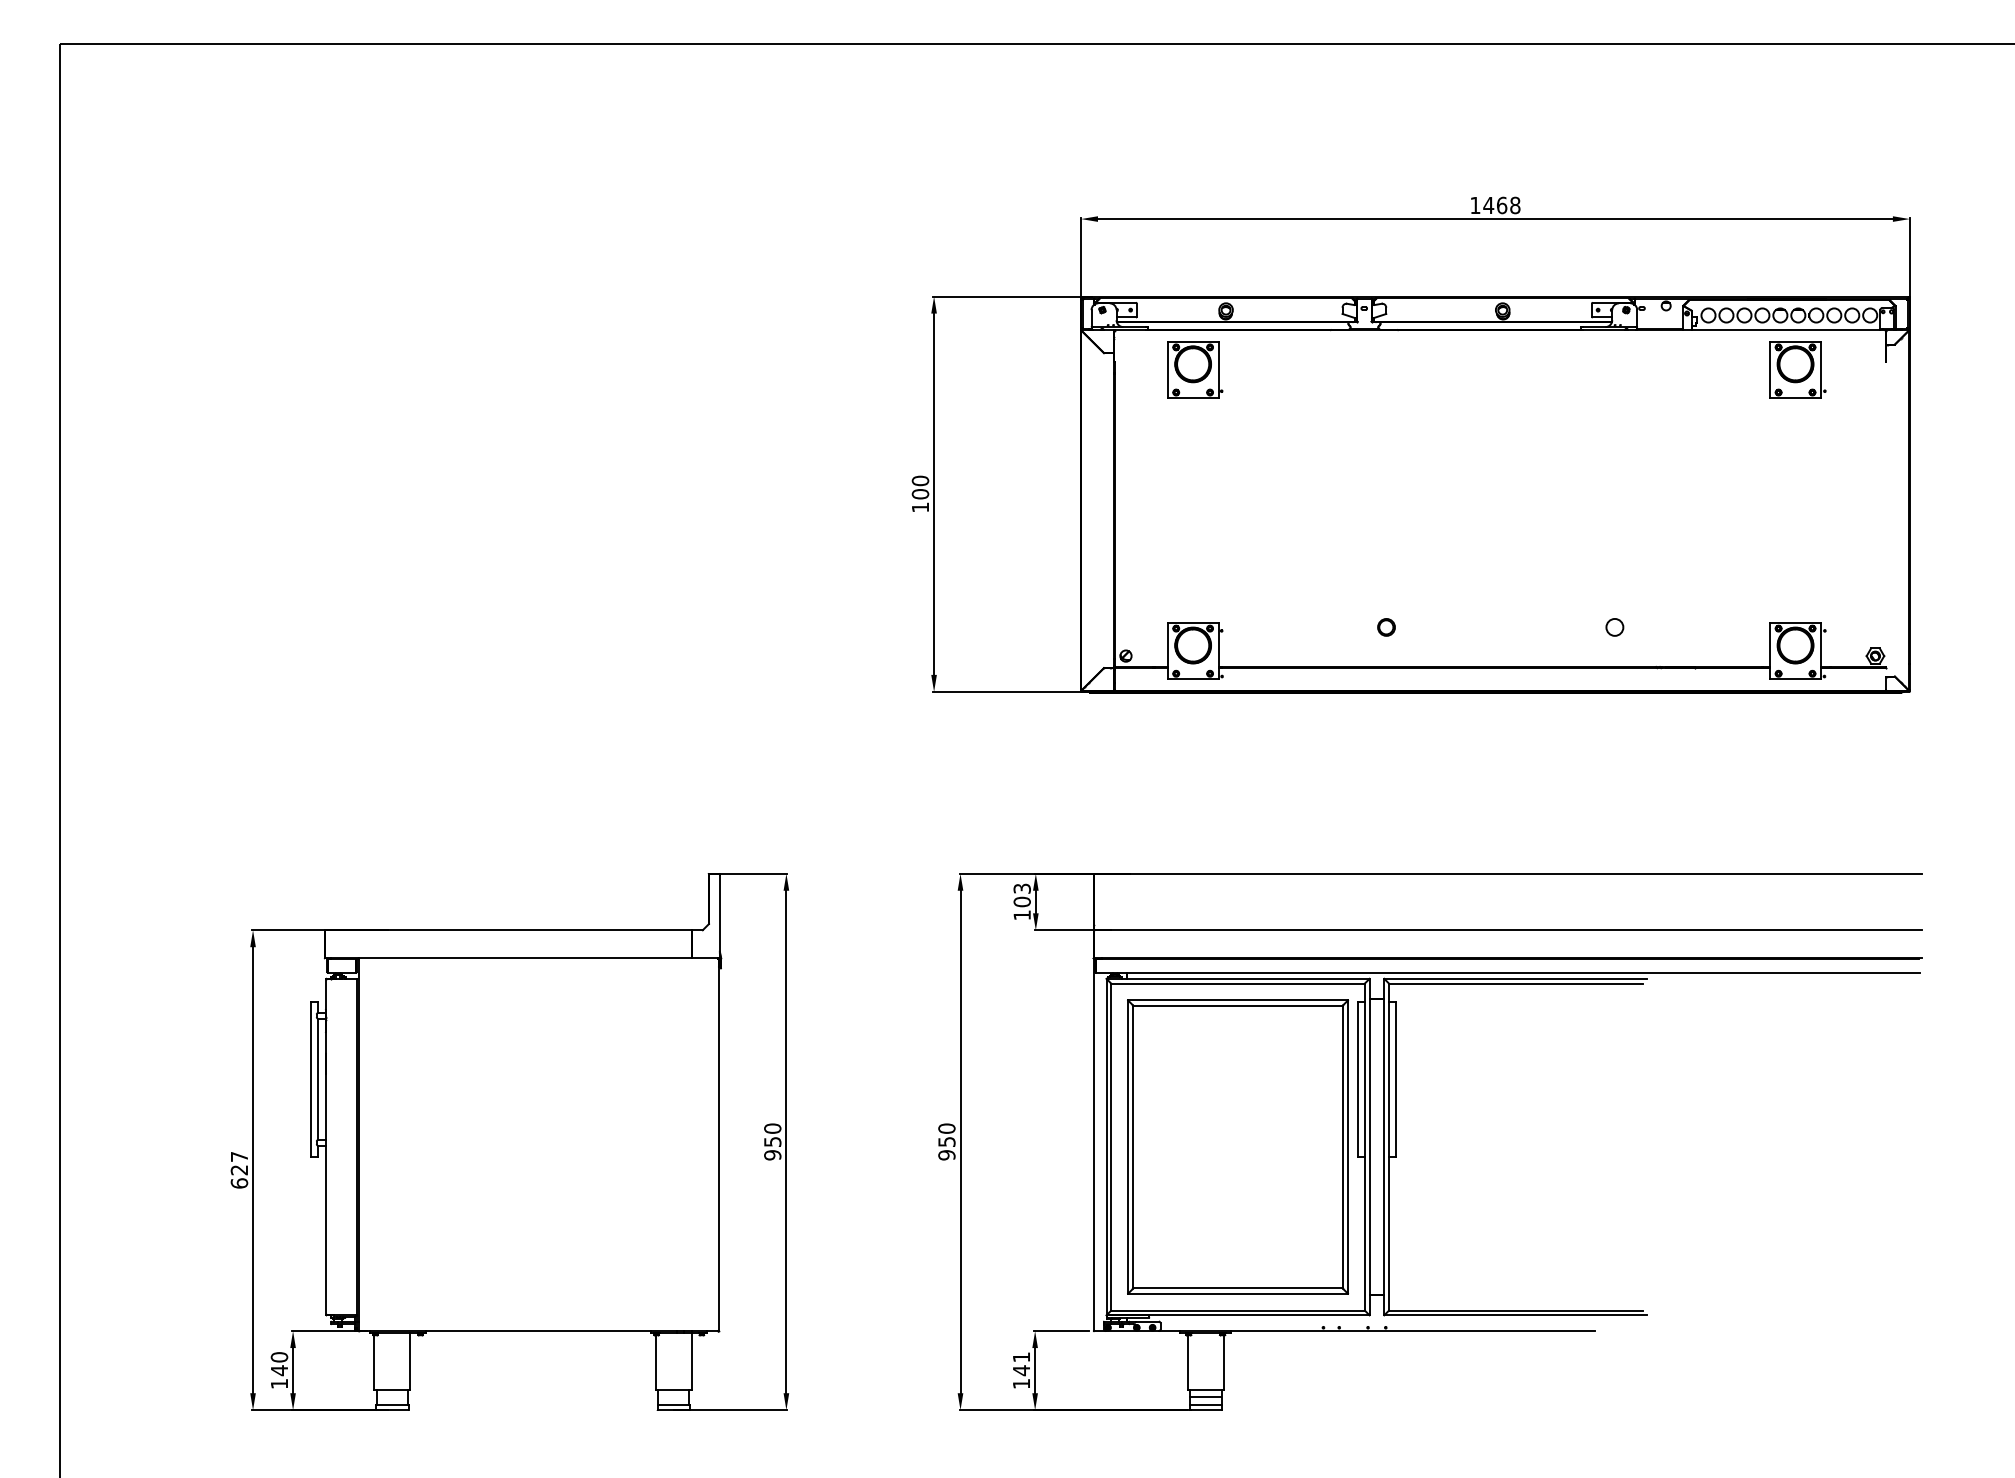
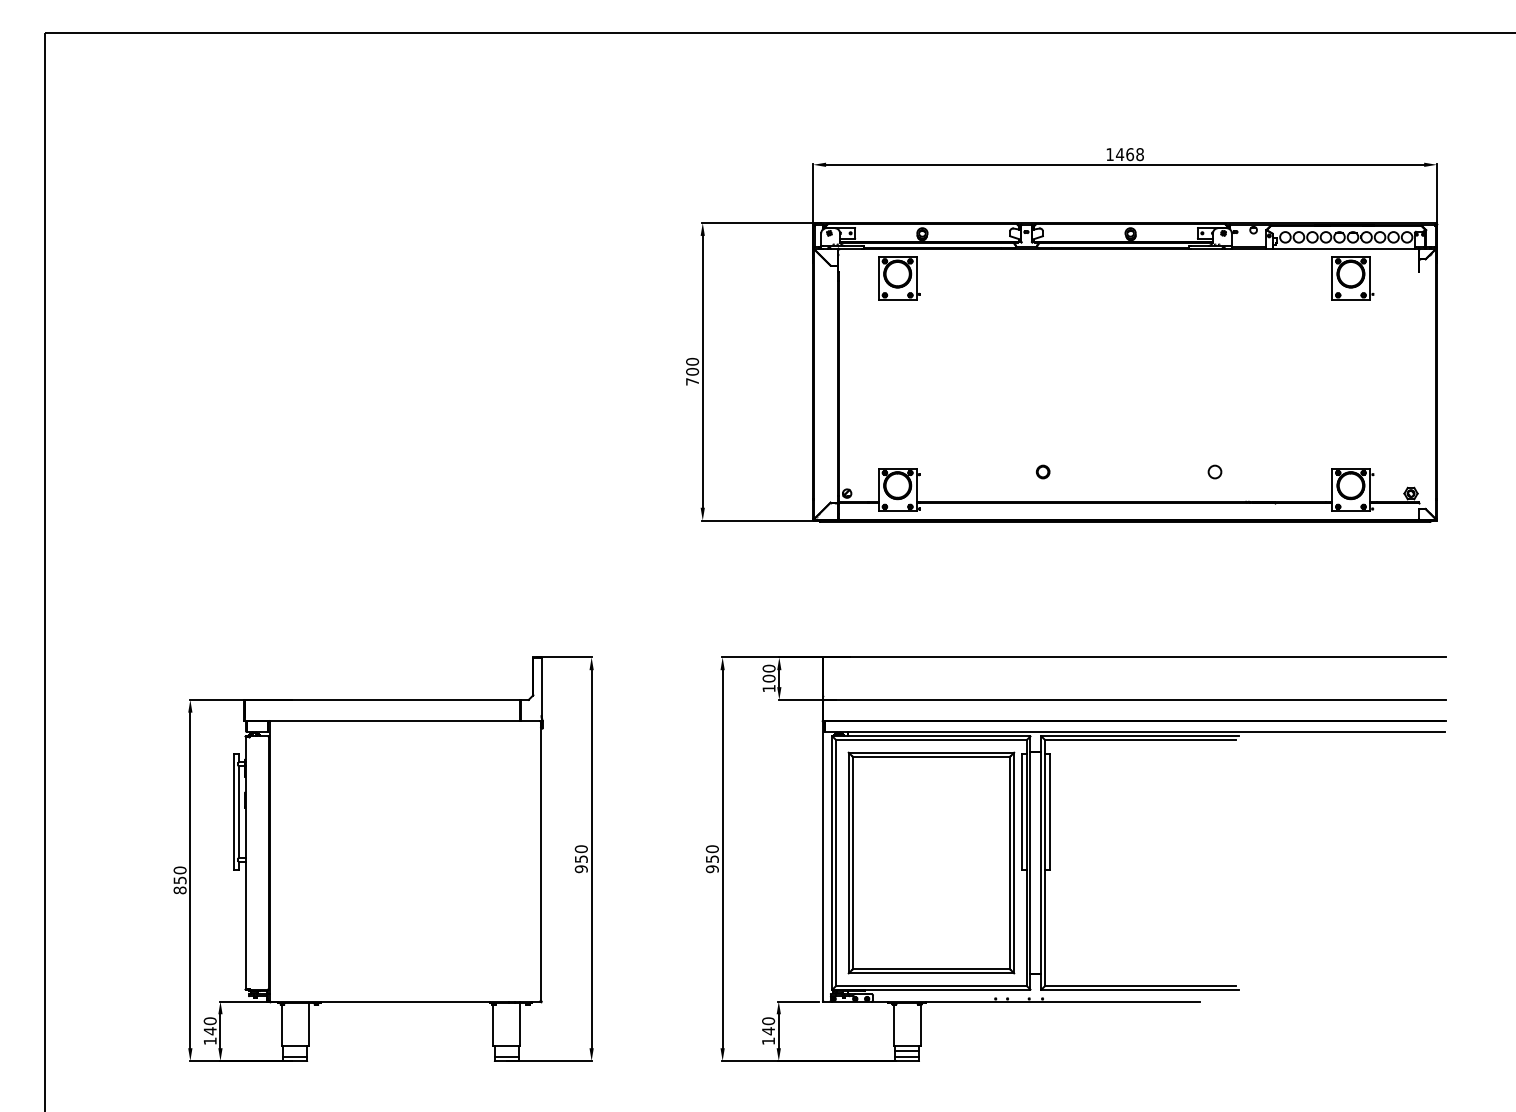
text: (920, 507) -> (692, 381), 100 -> 700
text: (1021, 888) -> (768, 668), 103 -> 100
text: (239, 1169) -> (180, 879), 627 -> 850
text: (1021, 1357) -> (768, 1021), 141 -> 140

